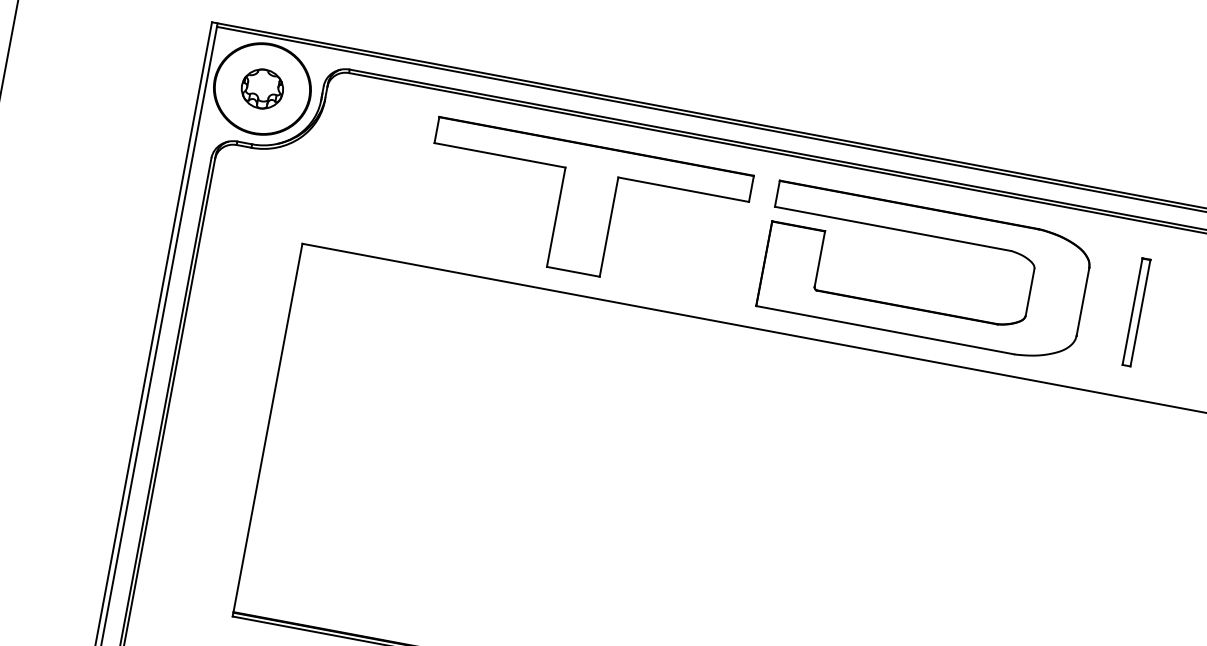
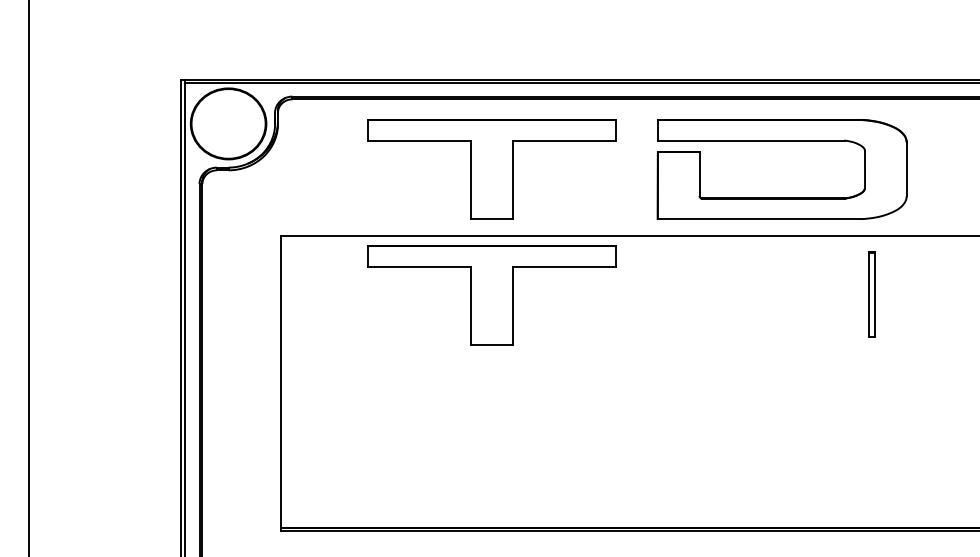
part: (262, 88) -> (228, 123), removed
part: (931, 237) -> (781, 141), moved
part: (1135, 312) -> (871, 294), moved
part: (554, 368) -> (491, 295), added

